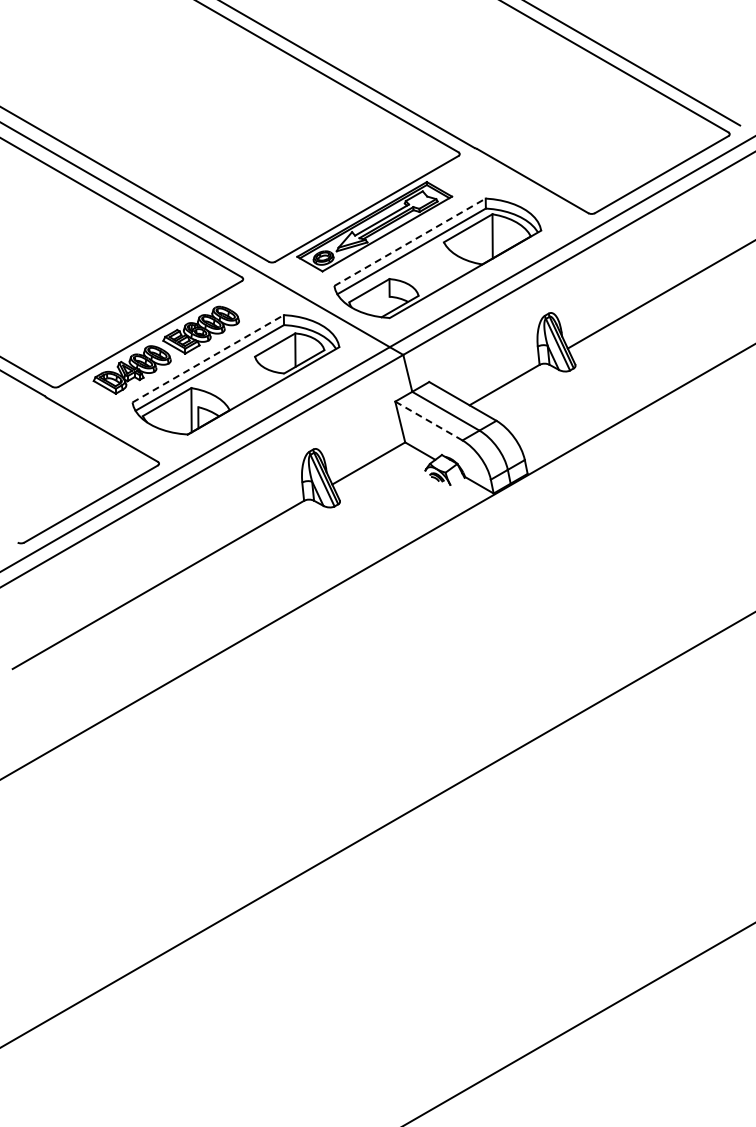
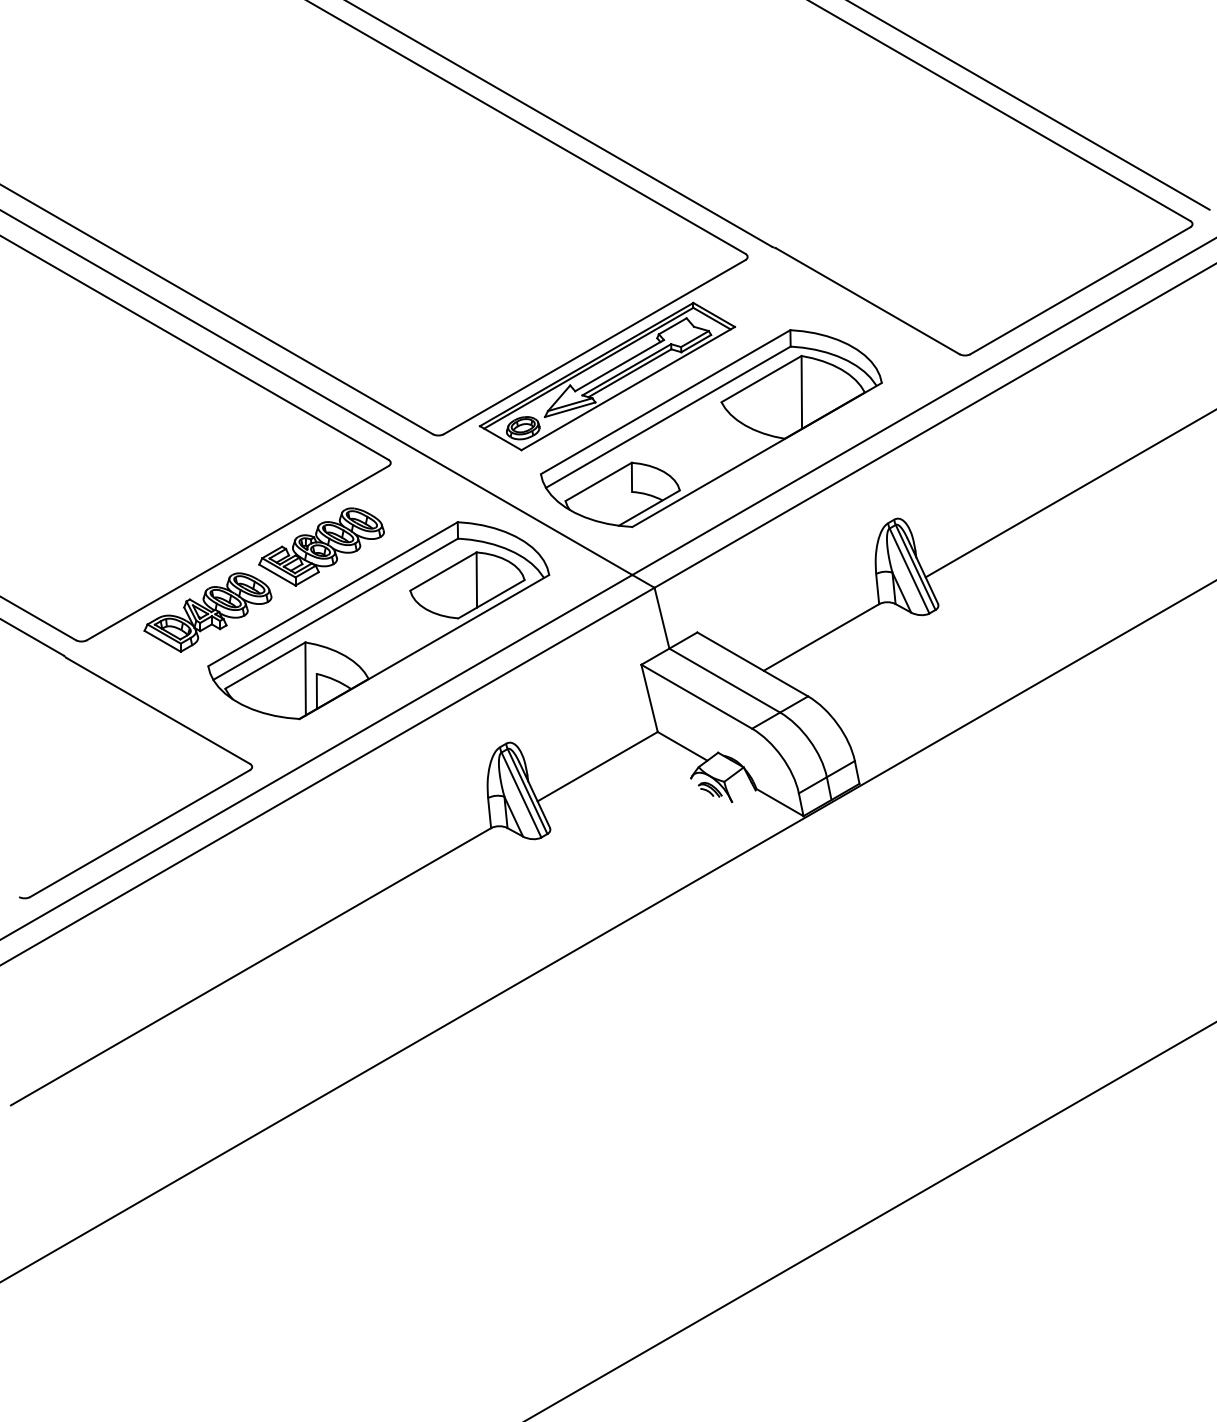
line: (410, 242) -> (666, 402), dashed -> solid
line: (208, 358) -> (333, 593), dashed -> solid
line: (428, 421) -> (696, 697), dashed -> solid

